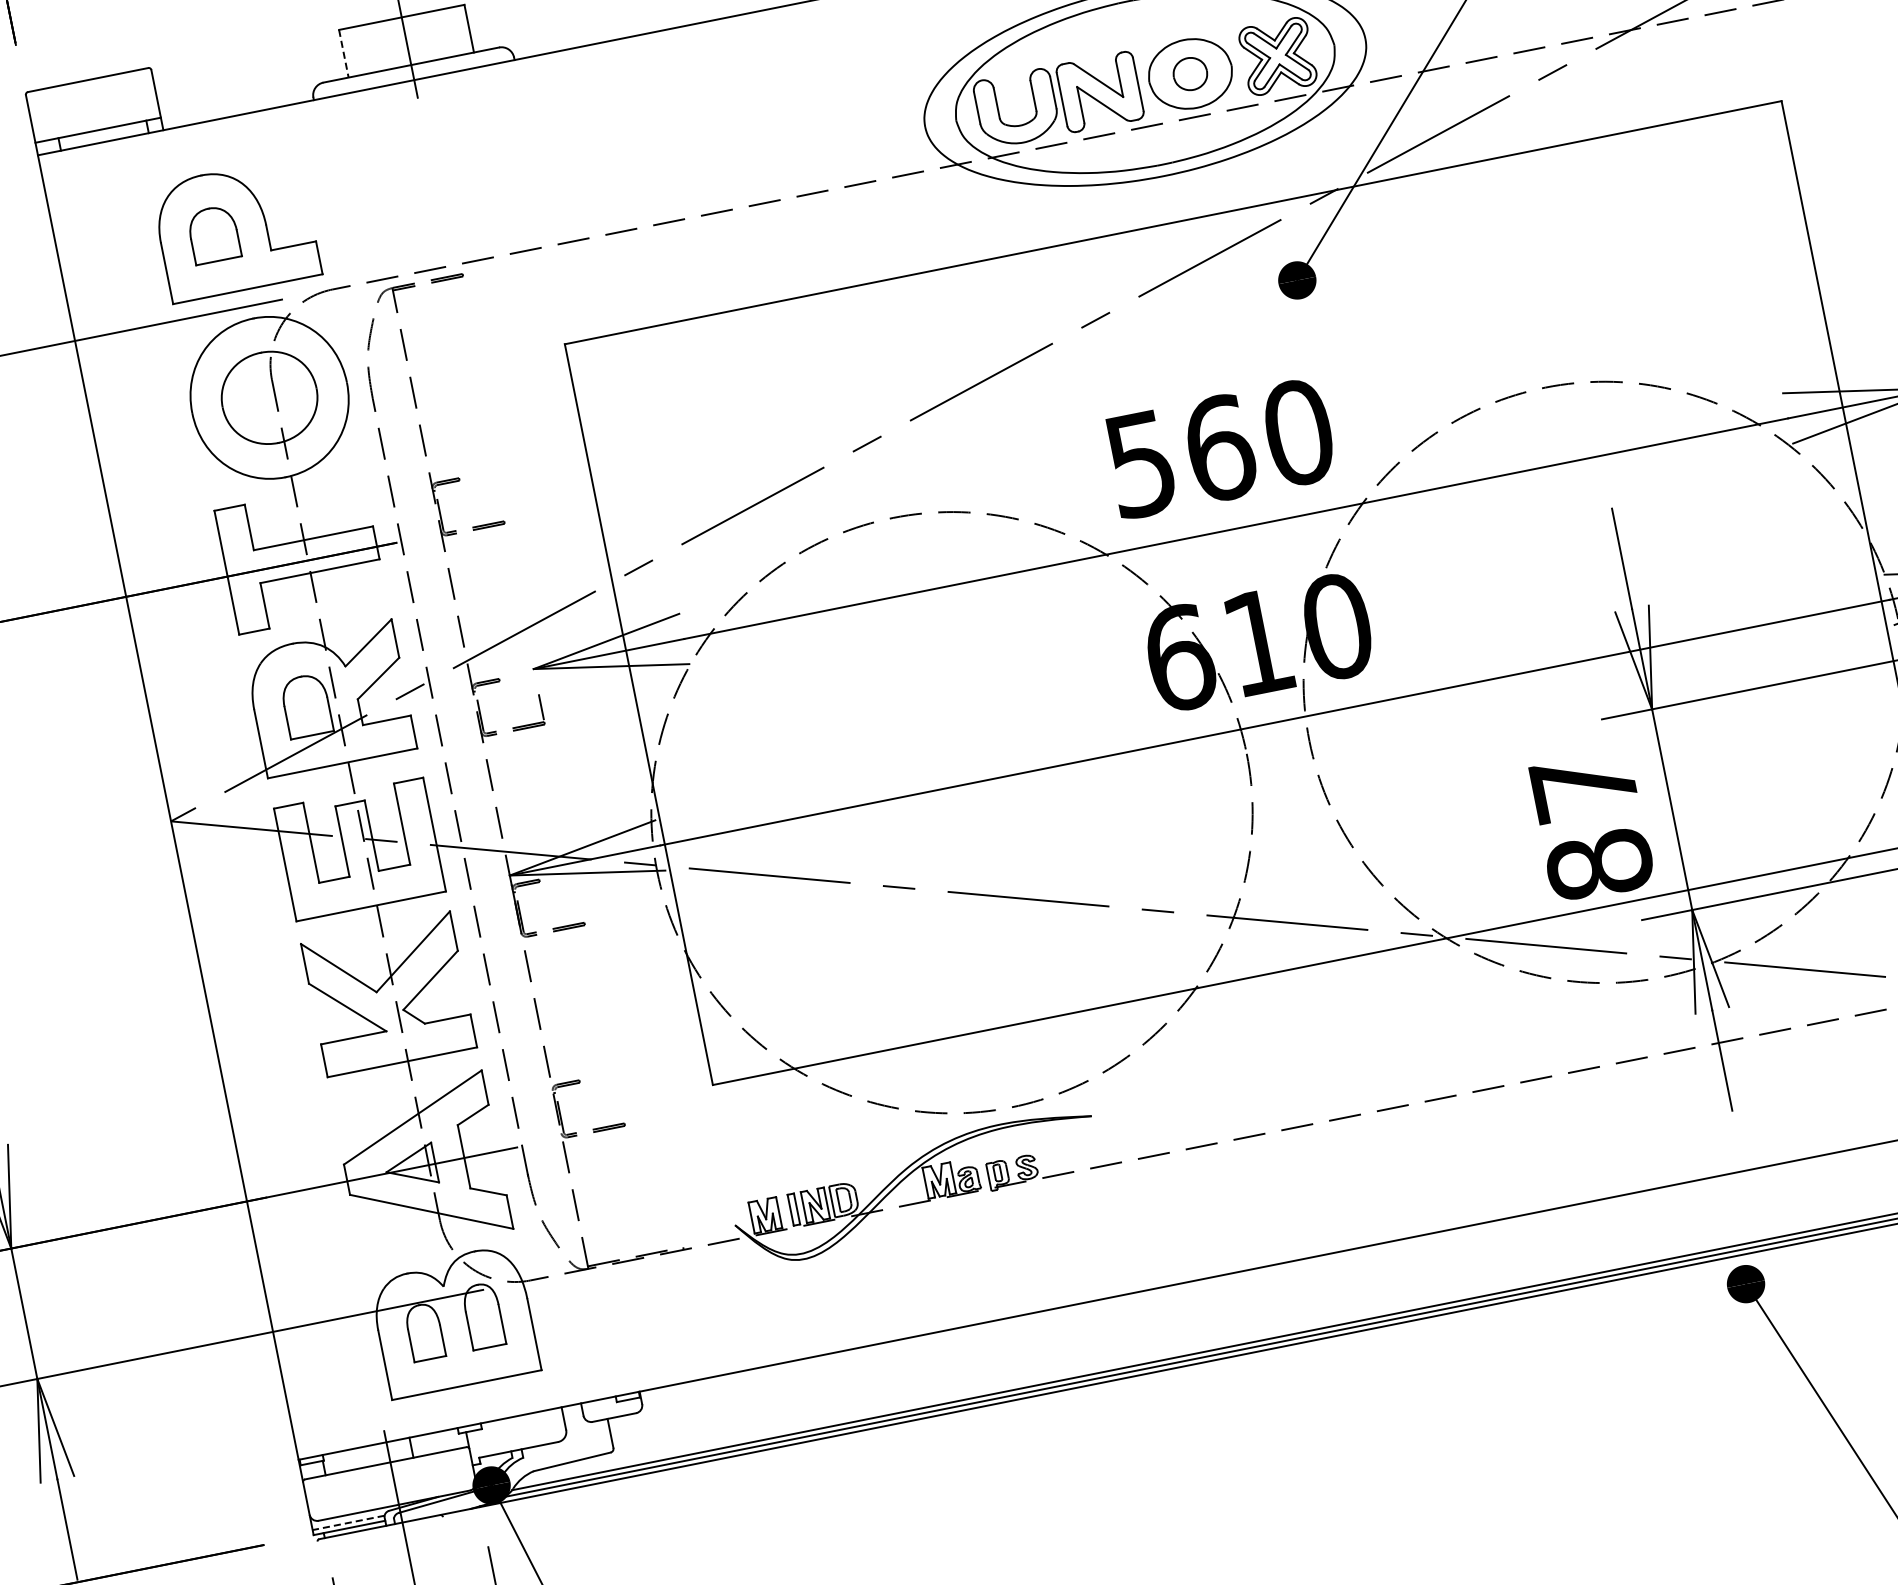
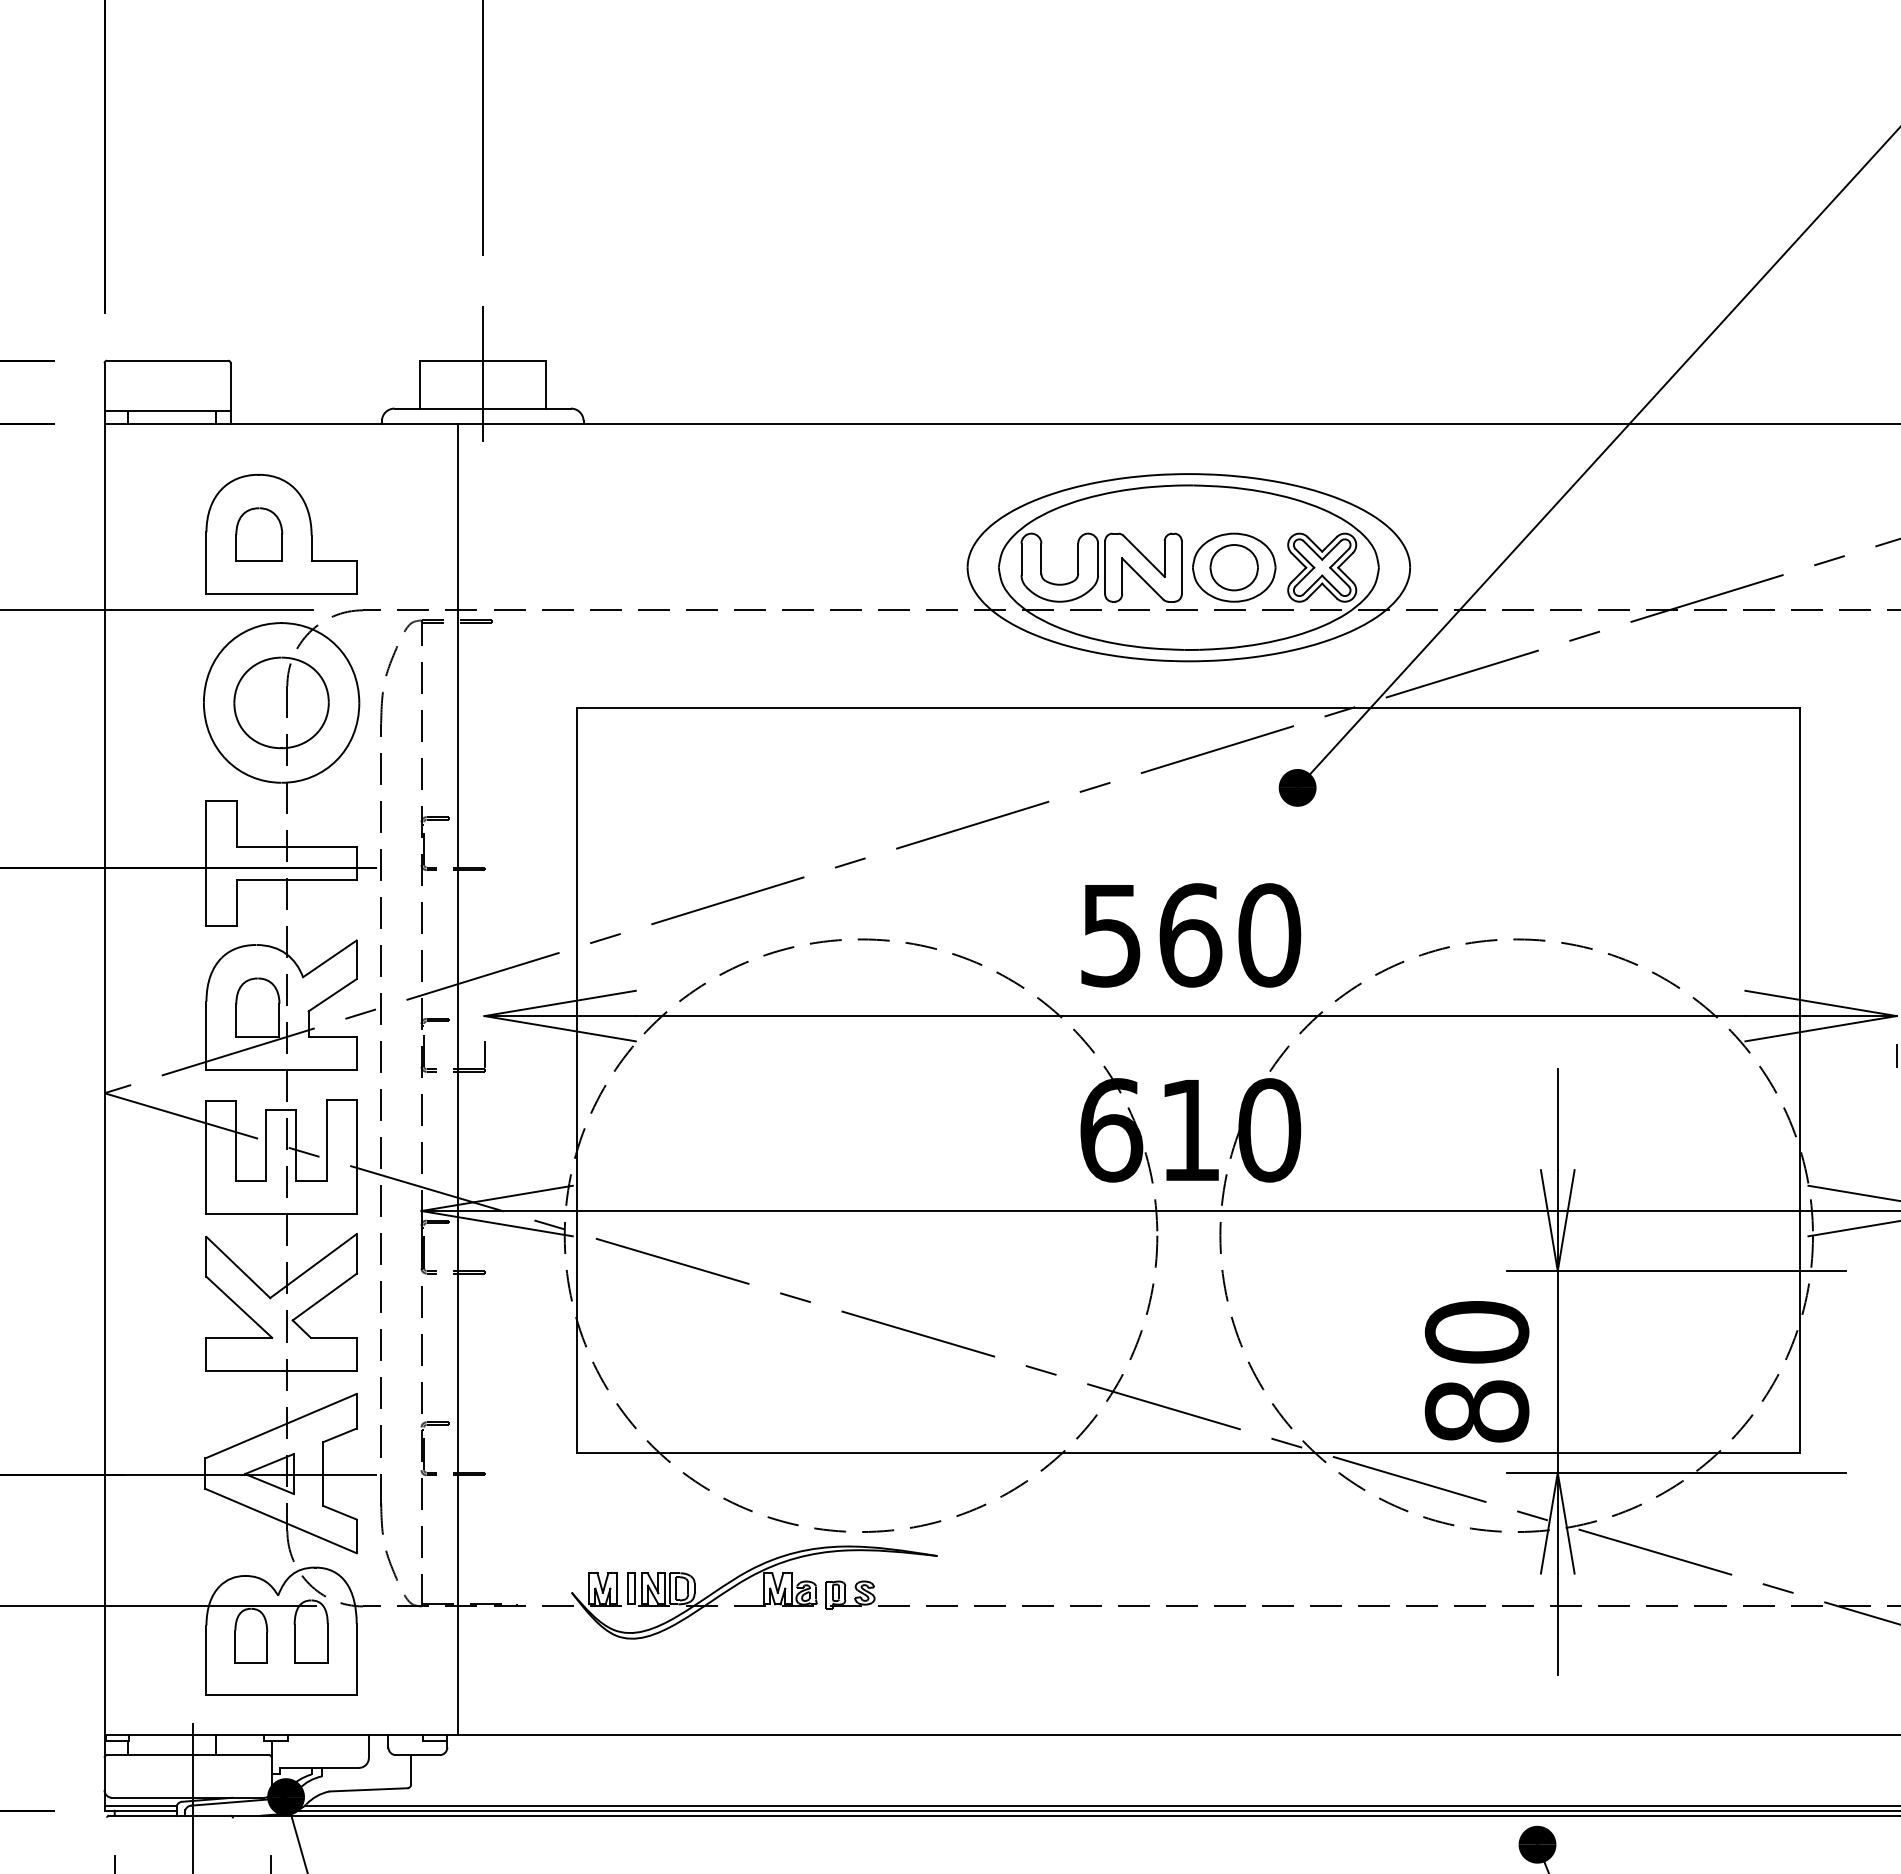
line: (343, 53) -> (419, 384), dashed -> solid
part: (1189, 73) -> (1233, 567), size x1.43
line: (519, 737) -> (457, 1079), added
text: (1583, 786) -> (1476, 1332), 87 -> 80
line: (348, 1522) -> (140, 1805), dashed -> solid

